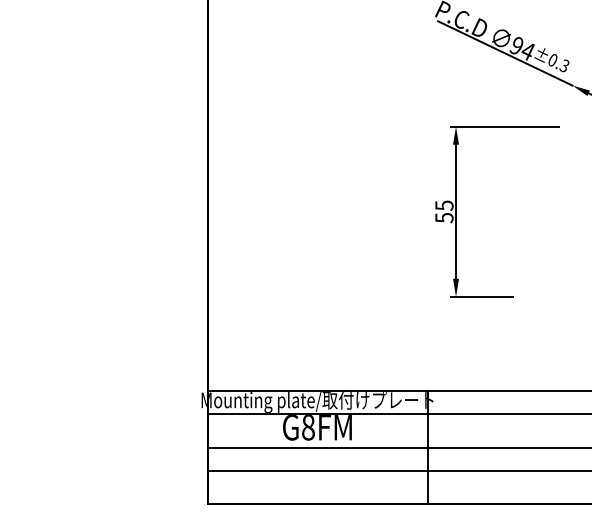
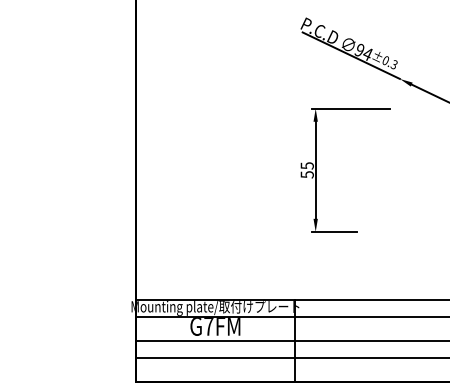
text: (307, 427) -> (208, 326), G8FM -> G7FM

